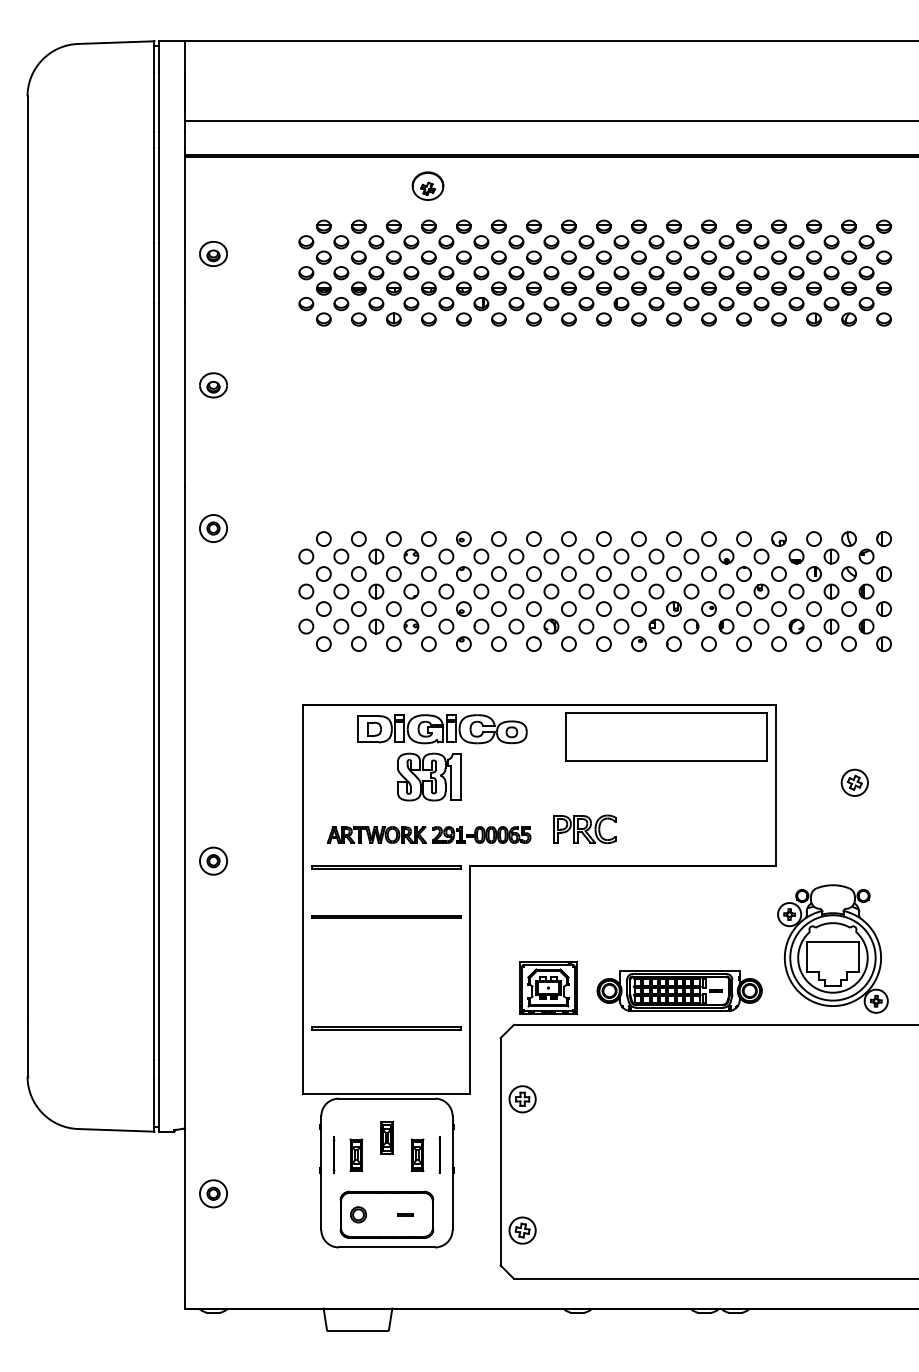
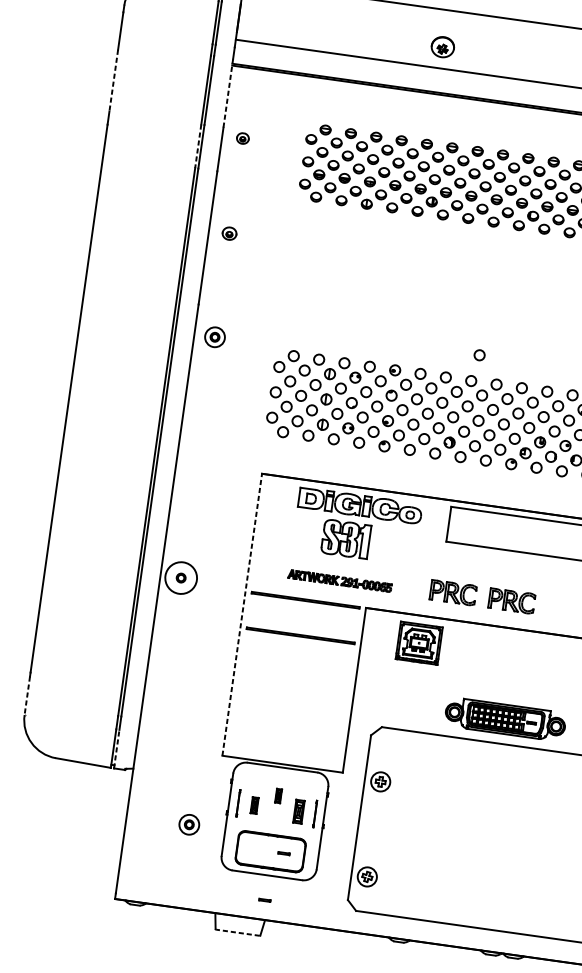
part: (427, 185) -> (442, 46), moved
line: (185, 195) -> (228, 93), solid -> dashed
line: (27, 200) -> (113, 80), solid -> dashed
part: (213, 253) -> (242, 138), size x0.6
line: (154, 273) -> (198, 146), solid -> dashed
part: (213, 385) -> (229, 233), size x0.7
circle: (575, 502) -> (479, 355), added
part: (665, 828) -> (511, 600), added
part: (429, 834) -> (340, 580), size x0.7
circle: (213, 860) -> (181, 577), size x1.6
line: (303, 899) -> (242, 614), solid -> dashed
part: (548, 987) -> (419, 642), moved
line: (386, 1027) -> (289, 716), removed
line: (27, 1049) -> (27, 695), solid -> dashed
line: (158, 1105) -> (116, 749), solid -> dashed
part: (386, 1137) -> (278, 795), size x0.6
part: (356, 1155) -> (254, 805), size x0.7
part: (213, 1193) -> (189, 824), moved
part: (358, 1214) -> (250, 848), removed
line: (388, 1281) -> (265, 900), added
line: (357, 1330) -> (237, 932), solid -> dashed

